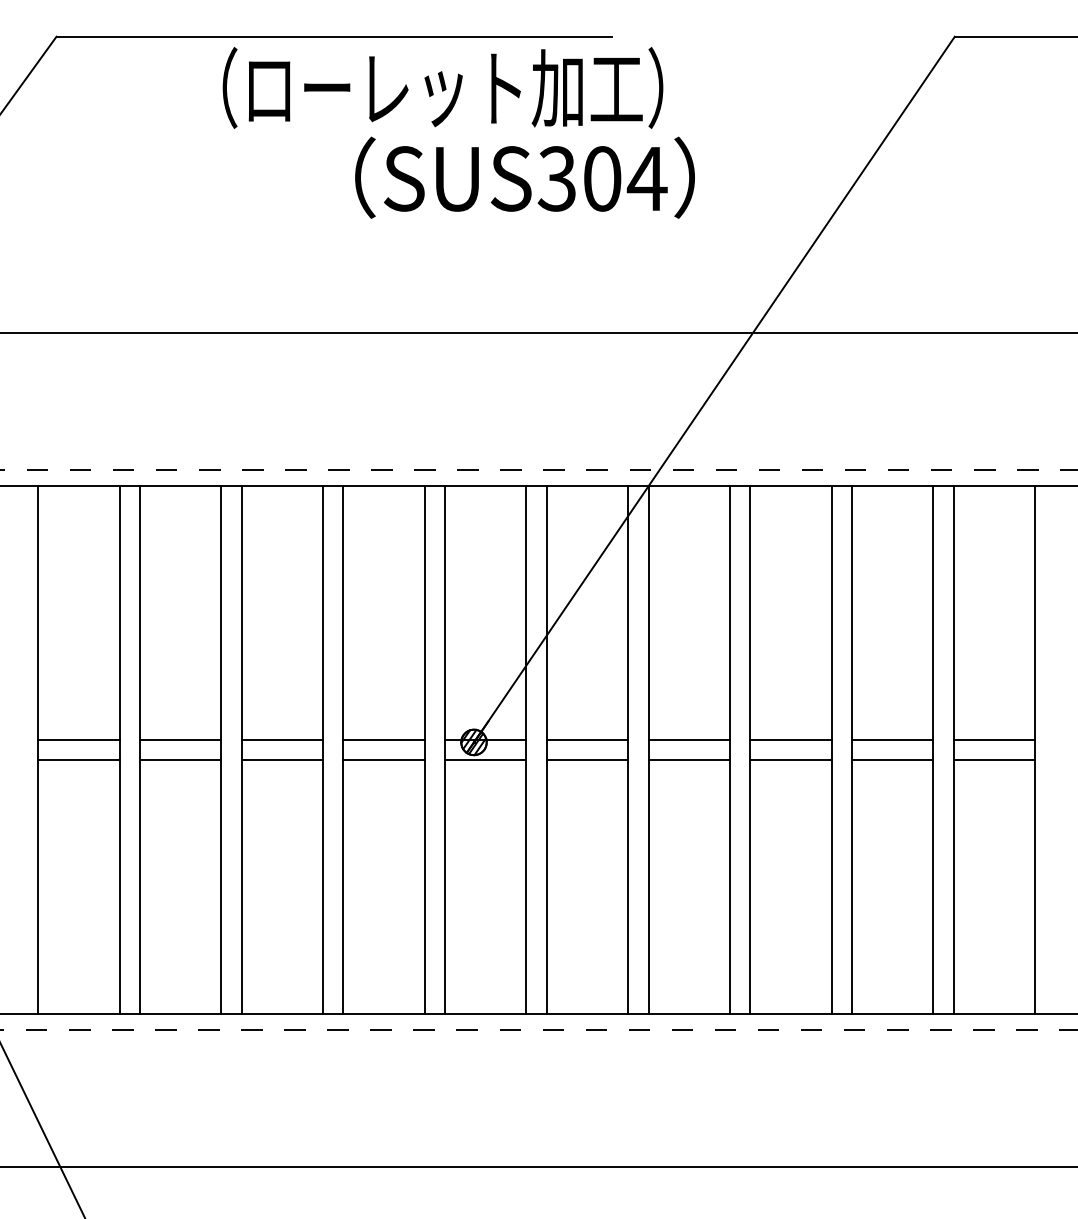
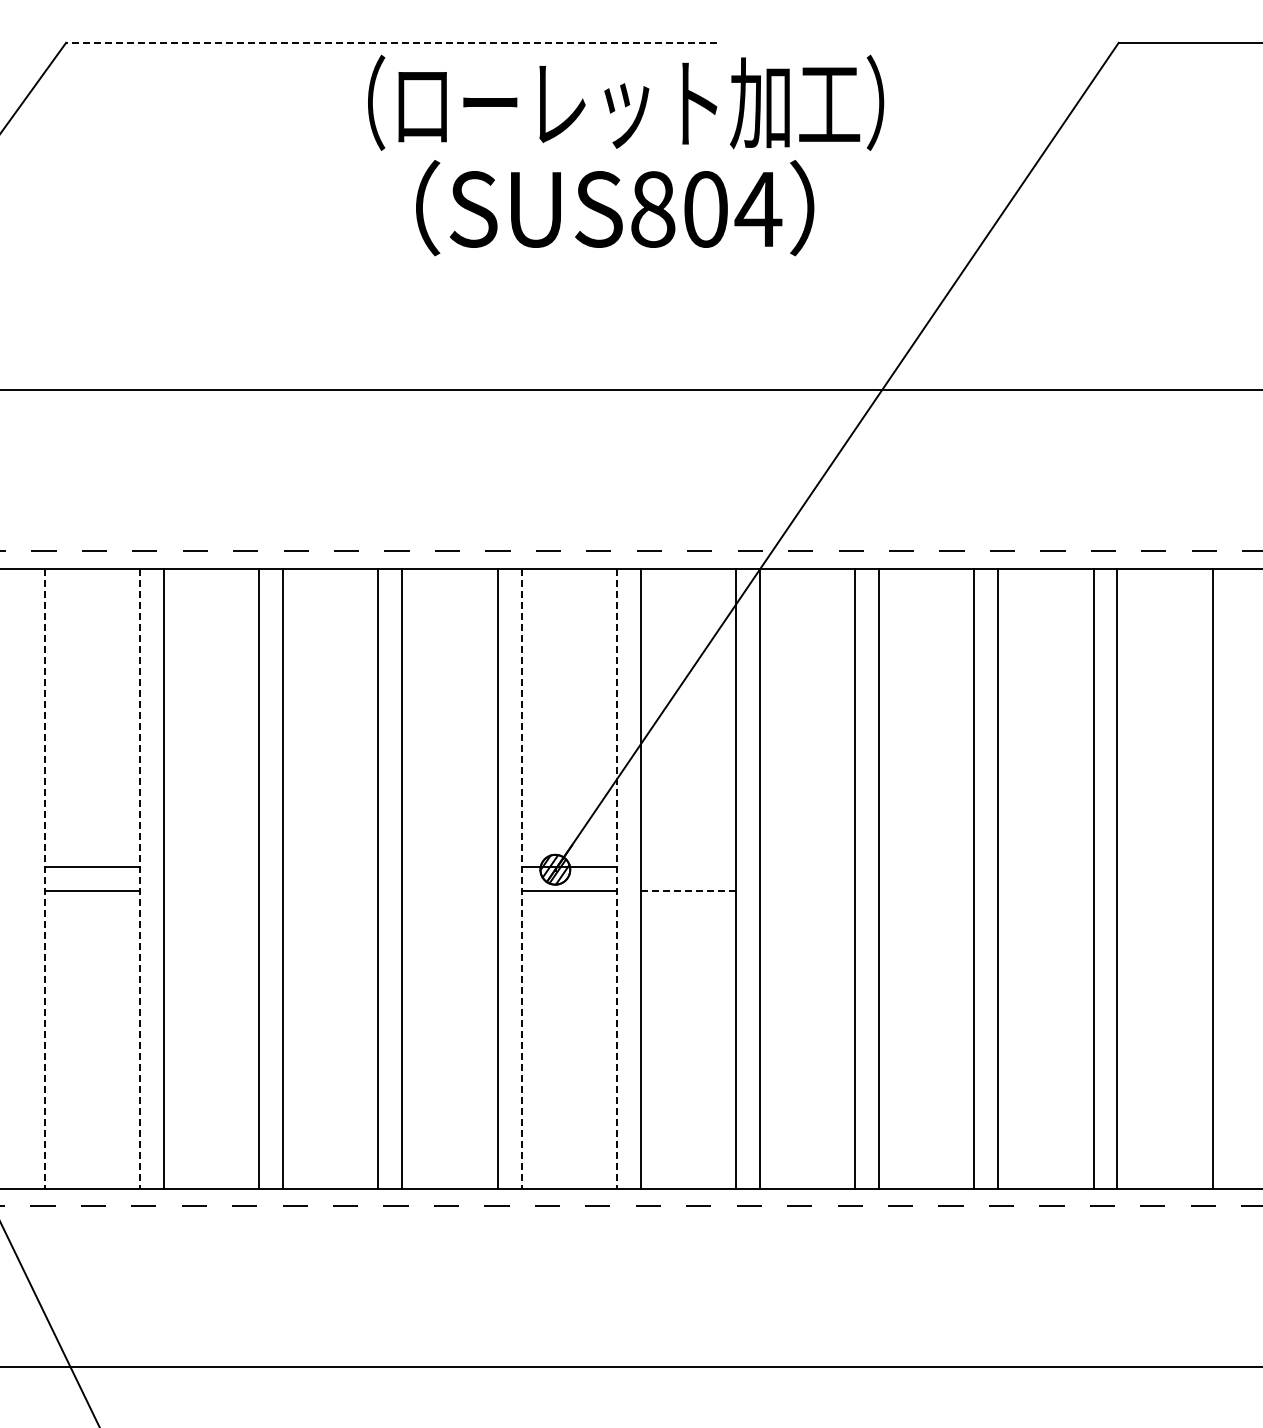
line: (334, 36) -> (391, 42), solid -> dashed
text: (443, 87) -> (626, 102), moved
text: (556, 178) -> (652, 209), SUS304 -> SUS804
line: (180, 739) -> (211, 866), removed
line: (282, 739) -> (330, 866), removed
line: (383, 739) -> (449, 866), removed
line: (587, 739) -> (688, 866), removed
line: (689, 739) -> (807, 866), removed
line: (790, 739) -> (926, 866), removed
line: (892, 739) -> (1045, 866), removed
line: (993, 739) -> (1164, 866), removed
line: (38, 749) -> (44, 878), solid -> dashed
line: (119, 749) -> (140, 878), solid -> dashed
line: (445, 749) -> (521, 878), solid -> dashed
line: (526, 749) -> (616, 878), solid -> dashed
line: (180, 760) -> (211, 890), removed
line: (282, 760) -> (330, 890), removed
line: (383, 760) -> (449, 890), removed
line: (587, 760) -> (688, 890), solid -> dashed
line: (689, 760) -> (807, 890), removed
line: (790, 760) -> (926, 890), removed
line: (892, 760) -> (1045, 890), removed
line: (993, 760) -> (1164, 890), removed

